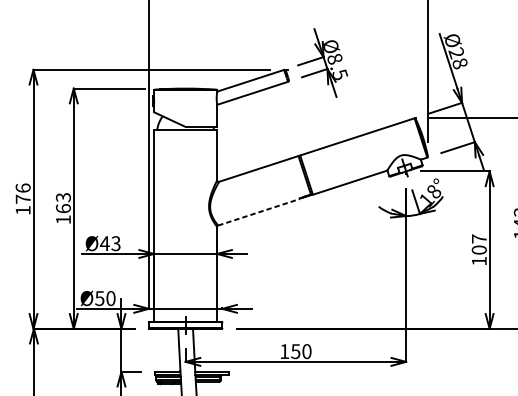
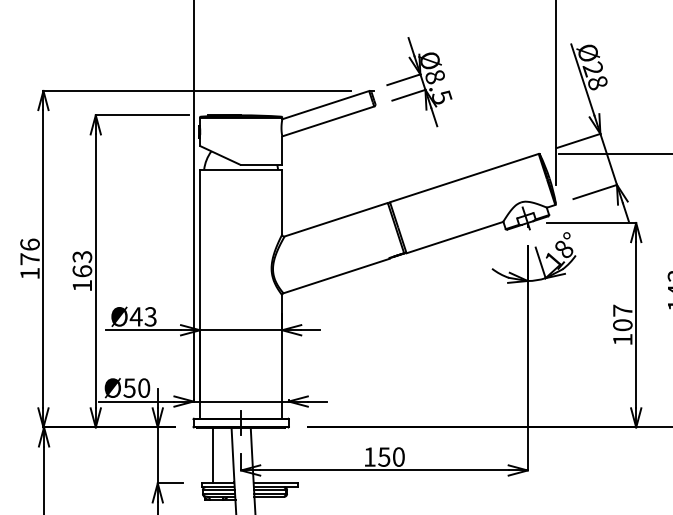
line: (259, 212) -> (336, 276), dashed -> solid
line: (164, 350) -> (213, 455), added

